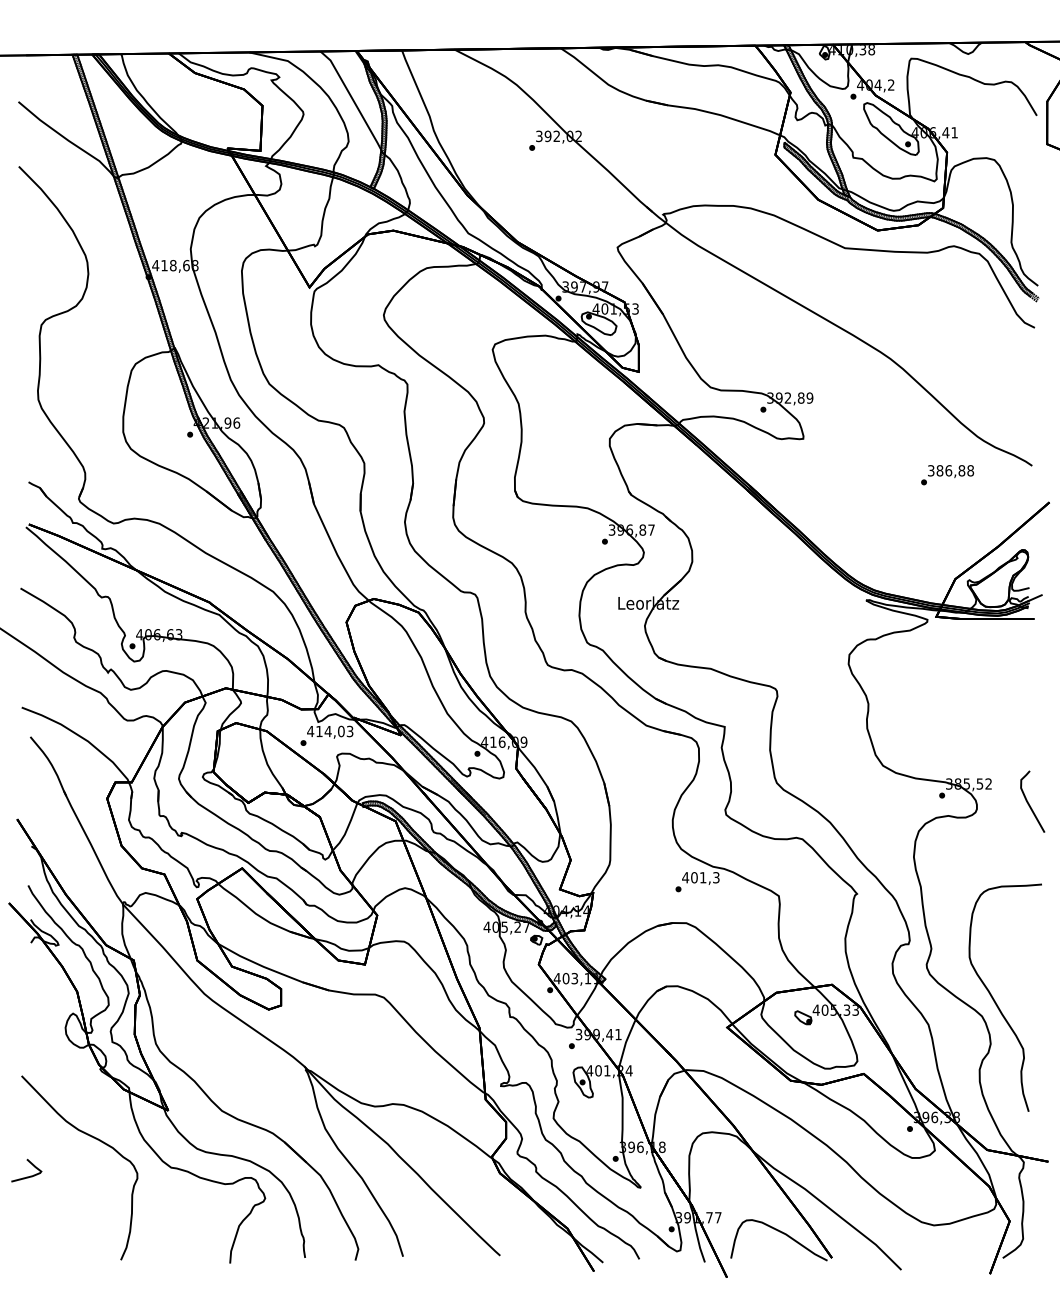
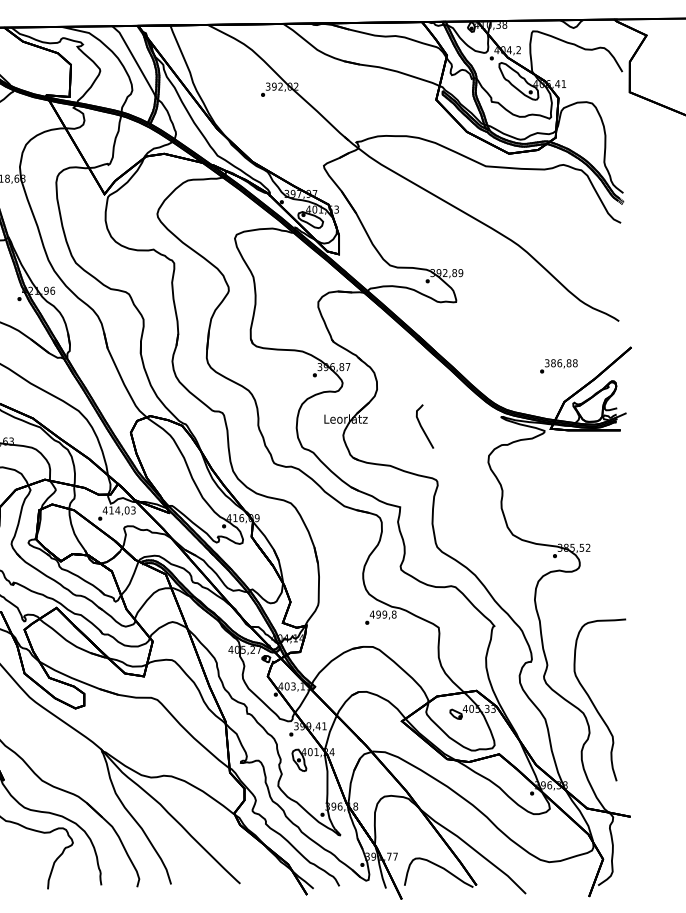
text: (947, 475) -> (558, 366), moved
curve: (1029, 803) -> (422, 427), moved
text: (705, 877) -> (386, 614), 401,3 -> 499,8

